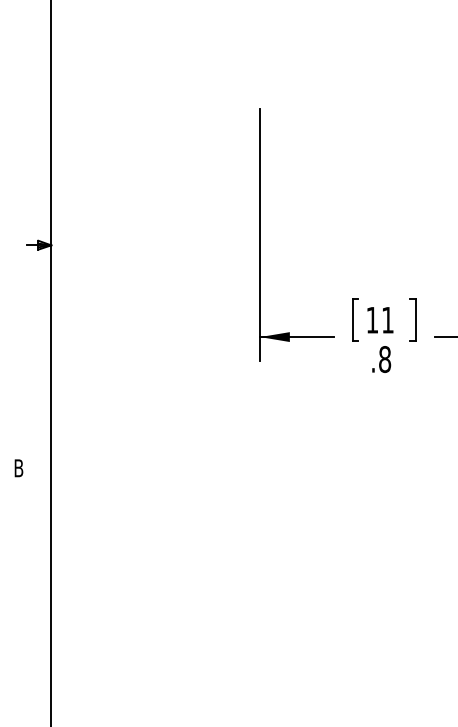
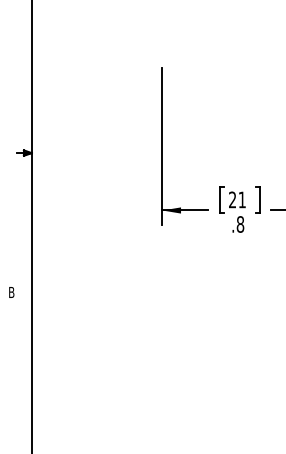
text: (372, 319) -> (232, 199), 11 -> 21

